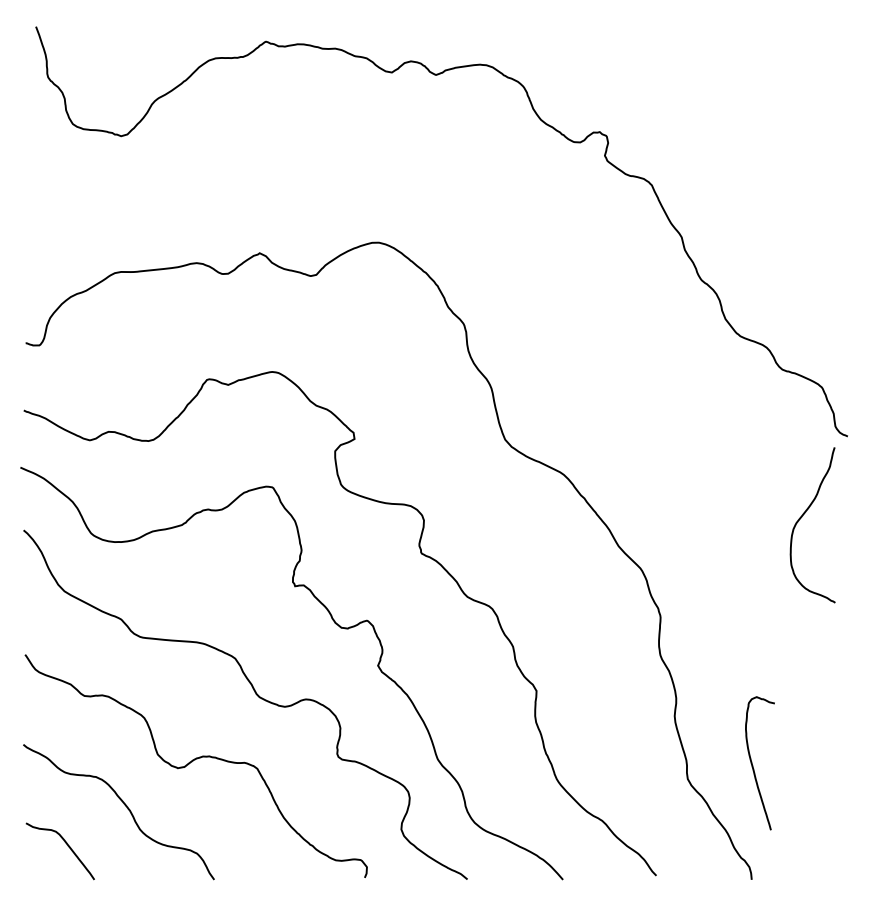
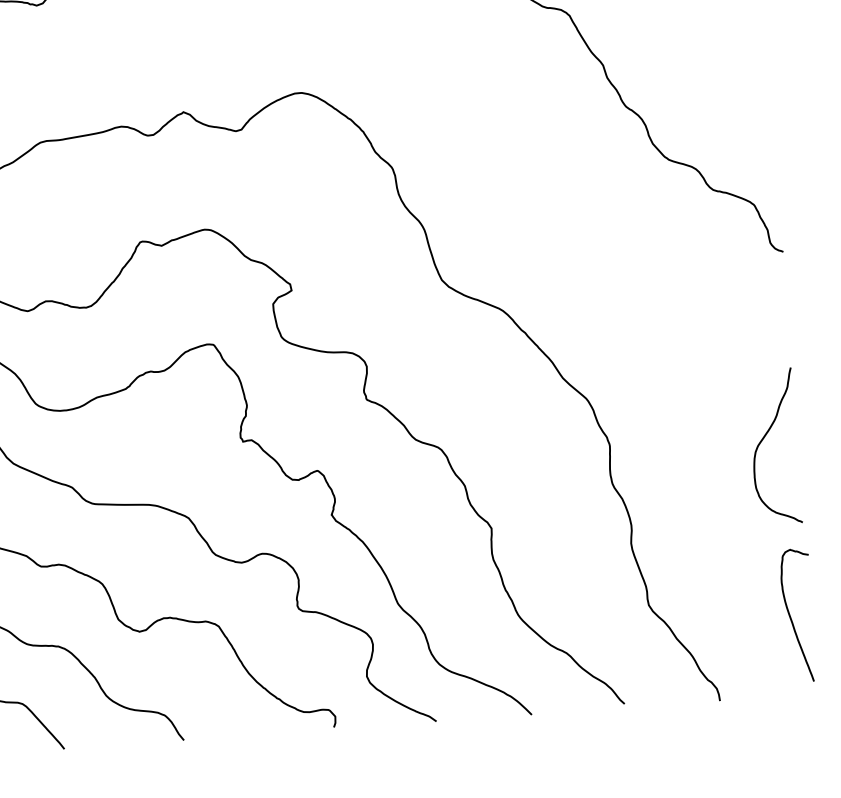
curve: (802, 517) -> (763, 439), moved
curve: (753, 765) -> (791, 618), moved

